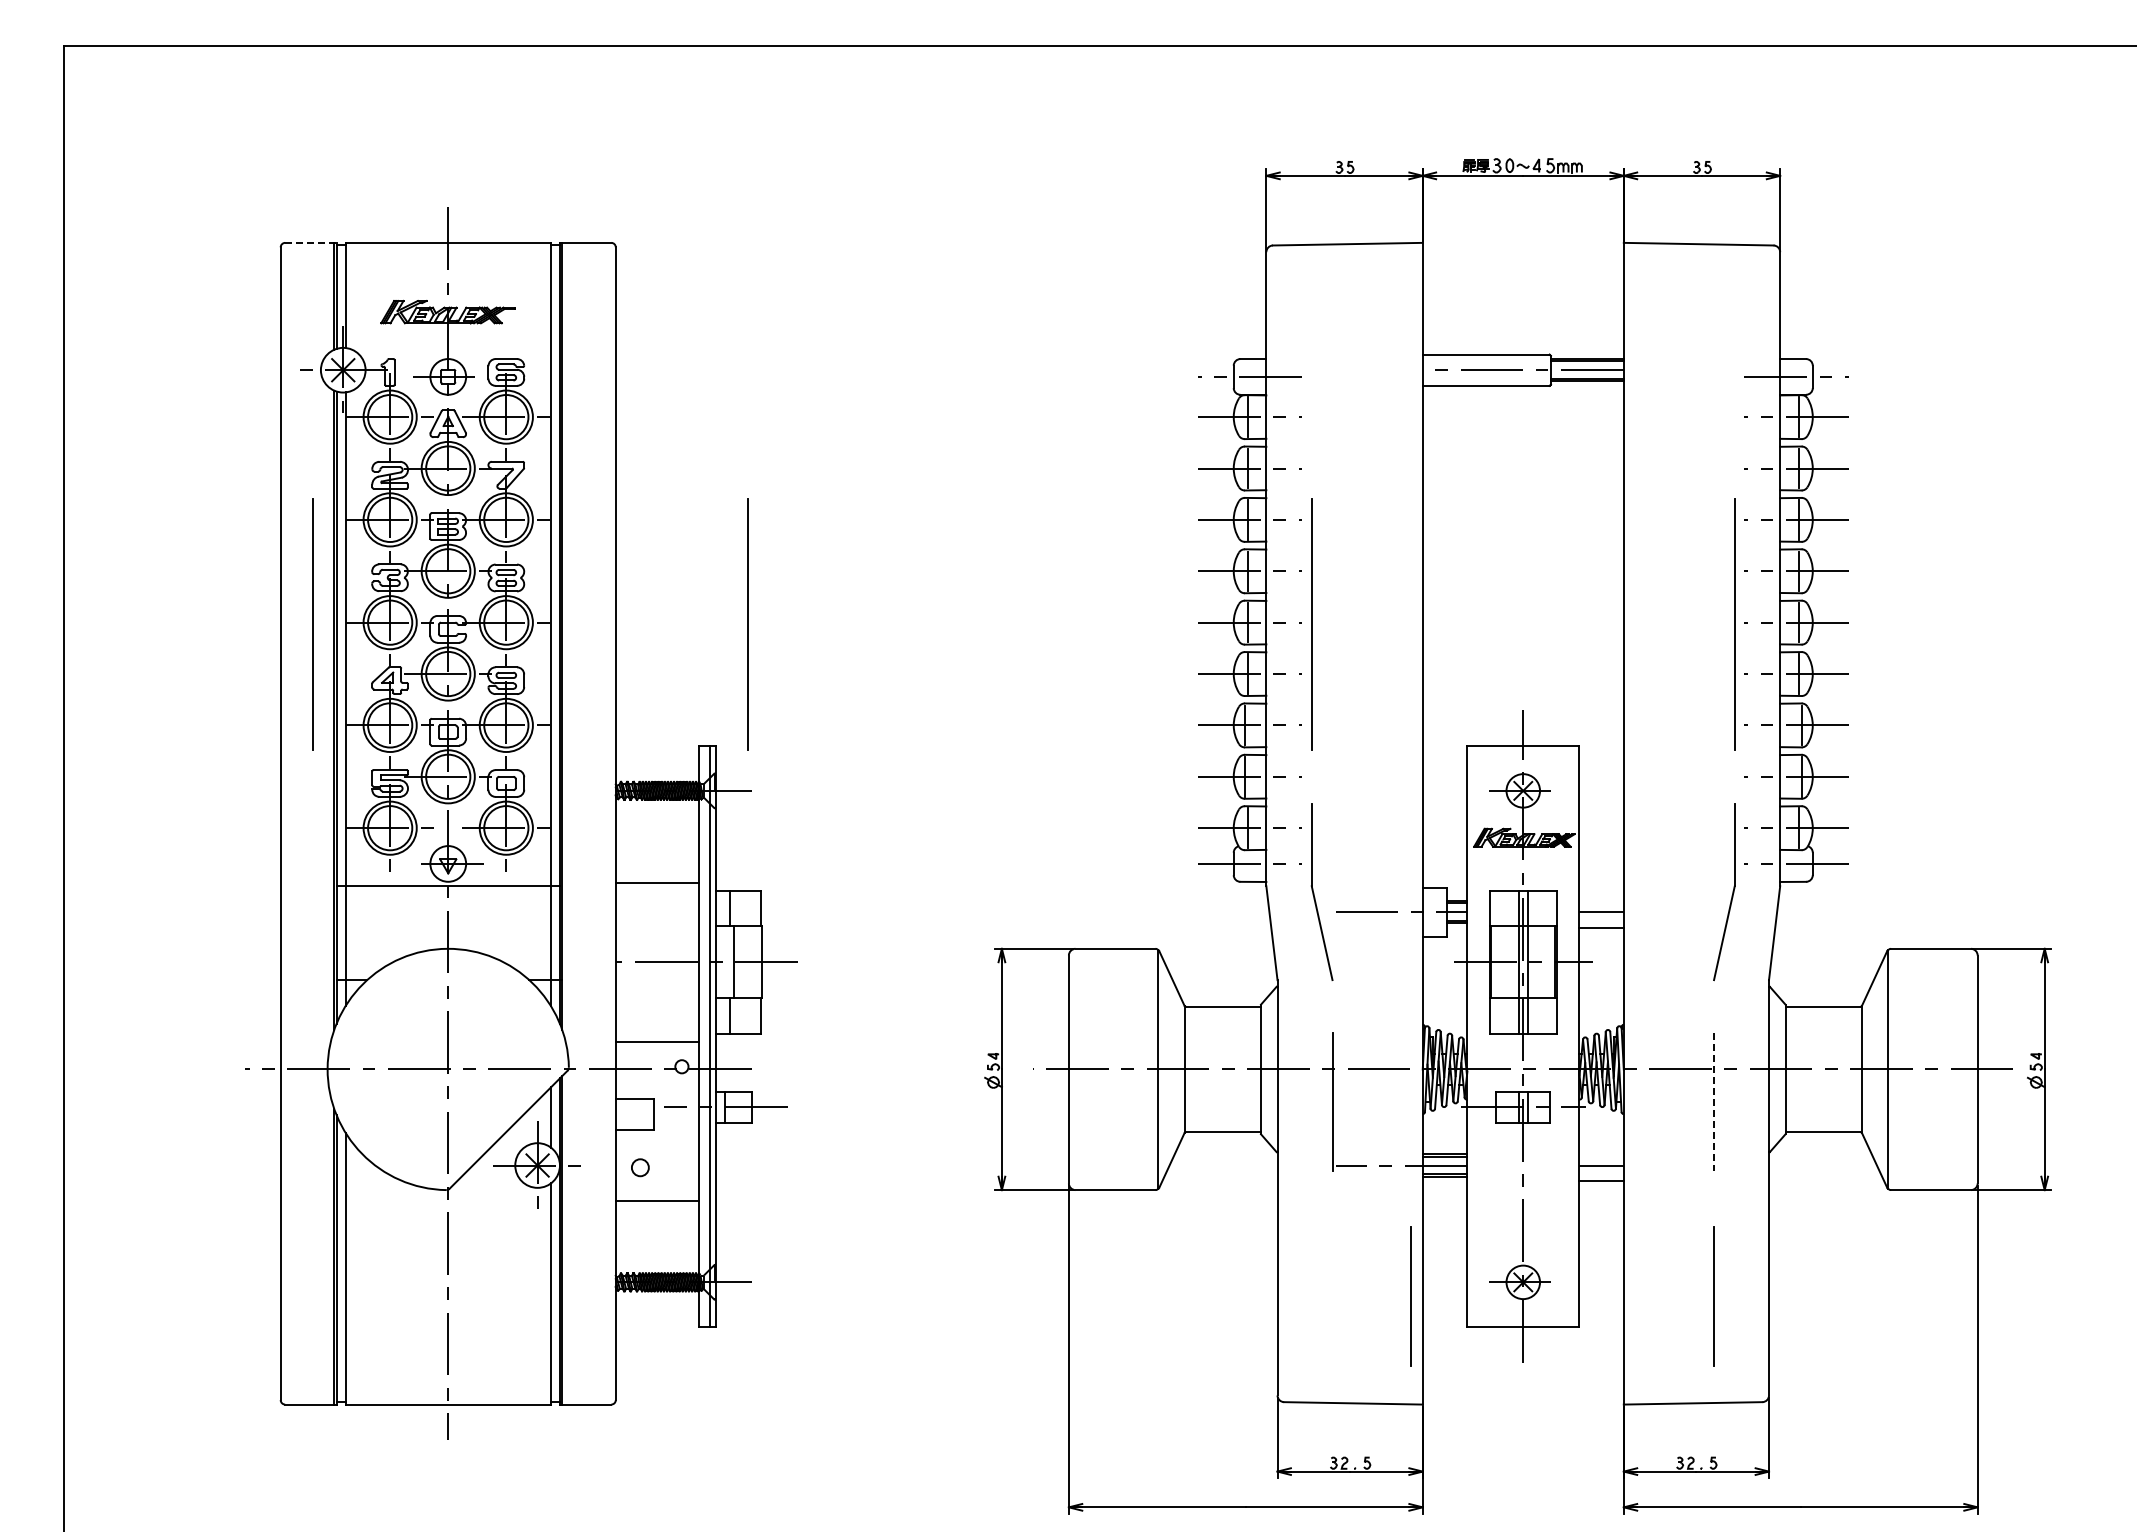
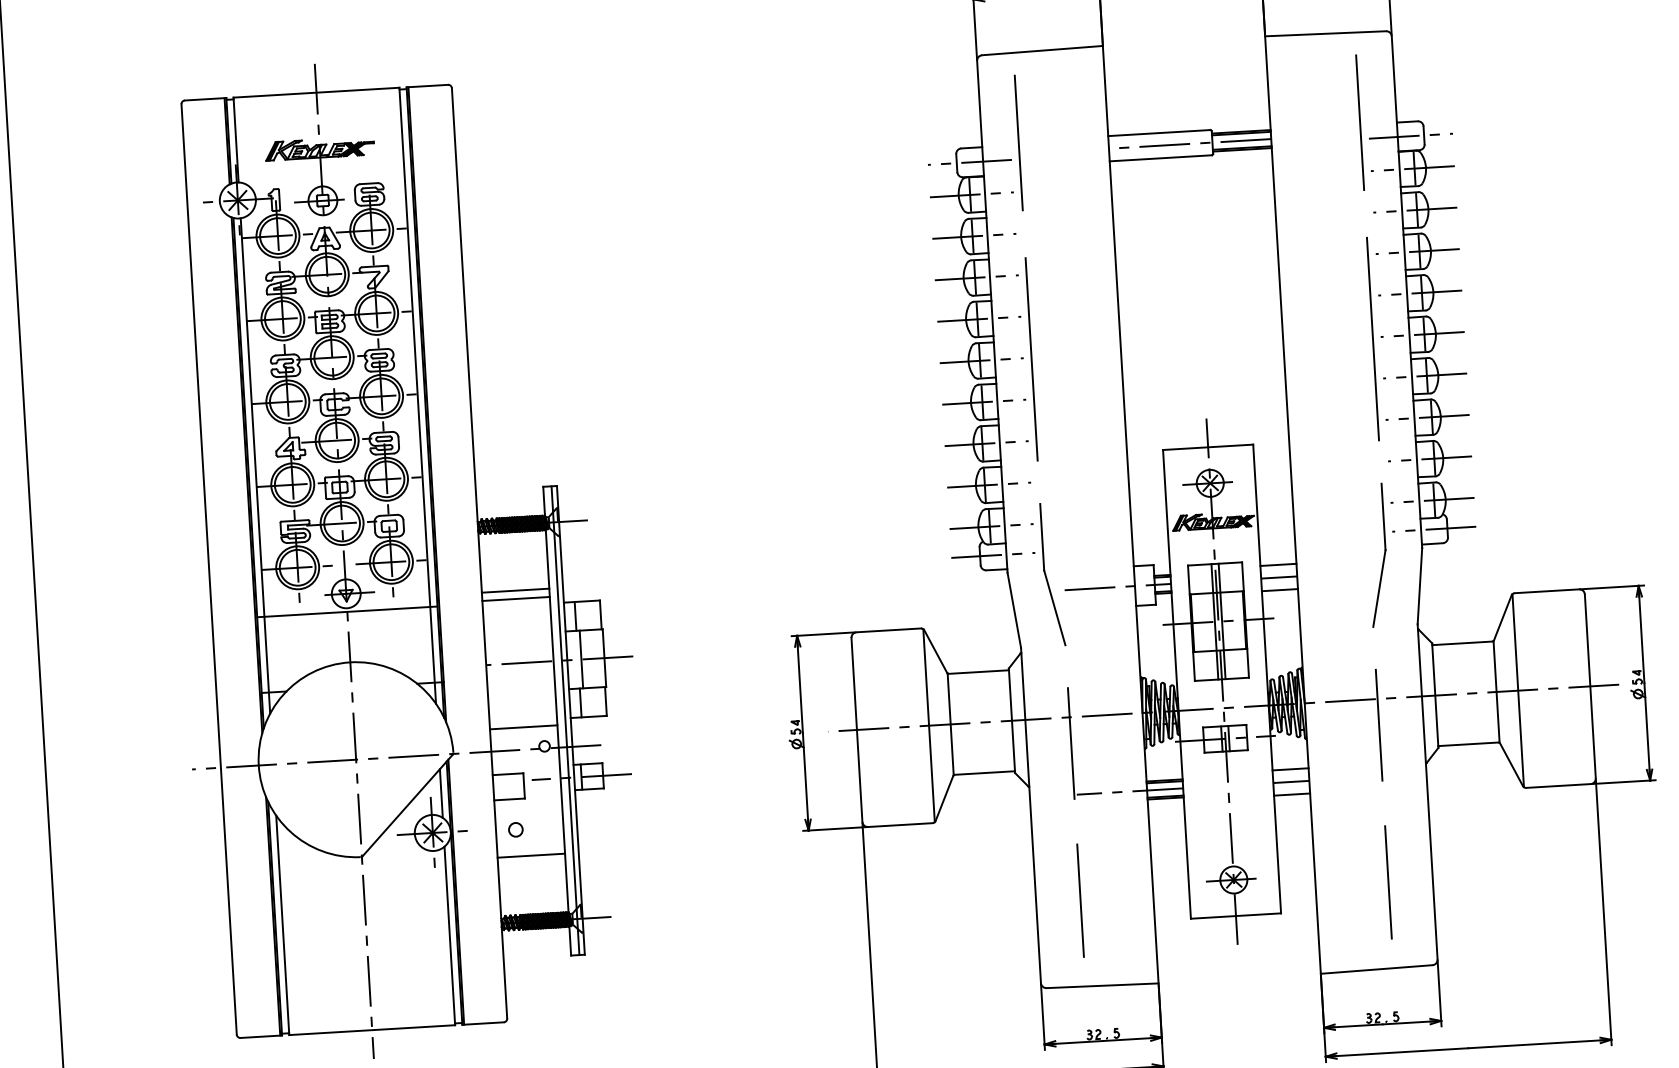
line: (310, 242) -> (205, 98), dashed -> solid
line: (1311, 356) -> (1018, 142), added
line: (1734, 356) -> (1359, 122), added
line: (312, 624) -> (225, 407), removed
line: (747, 624) -> (576, 386), removed
line: (657, 872) -> (515, 590), added
line: (1601, 896) -> (1278, 564), added
line: (1714, 1101) -> (1379, 724), dashed -> solid
line: (1601, 1149) -> (1290, 769), added
line: (1410, 1296) -> (1080, 900), moved

